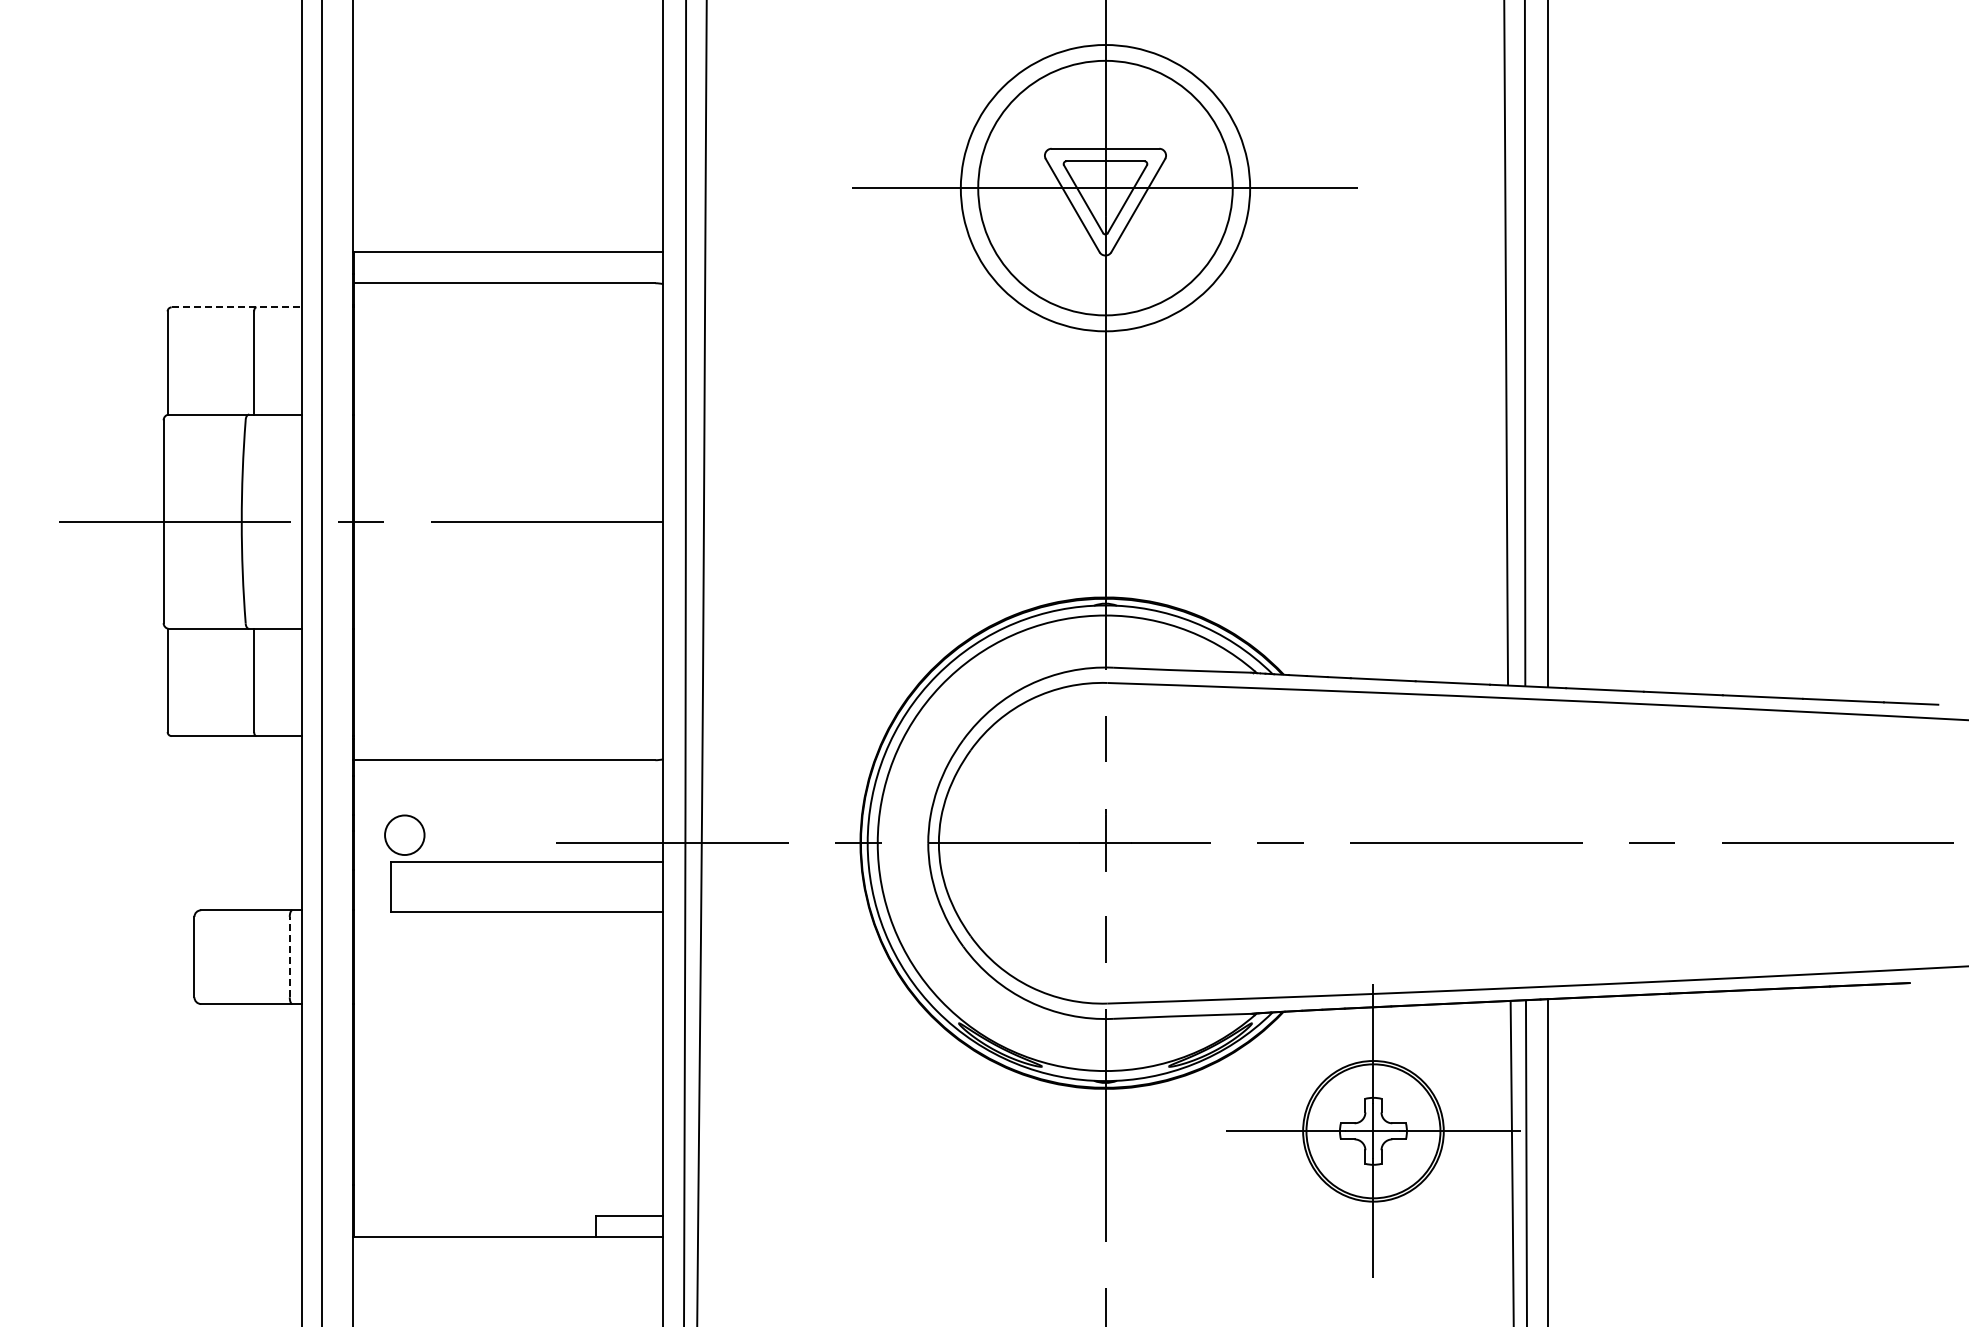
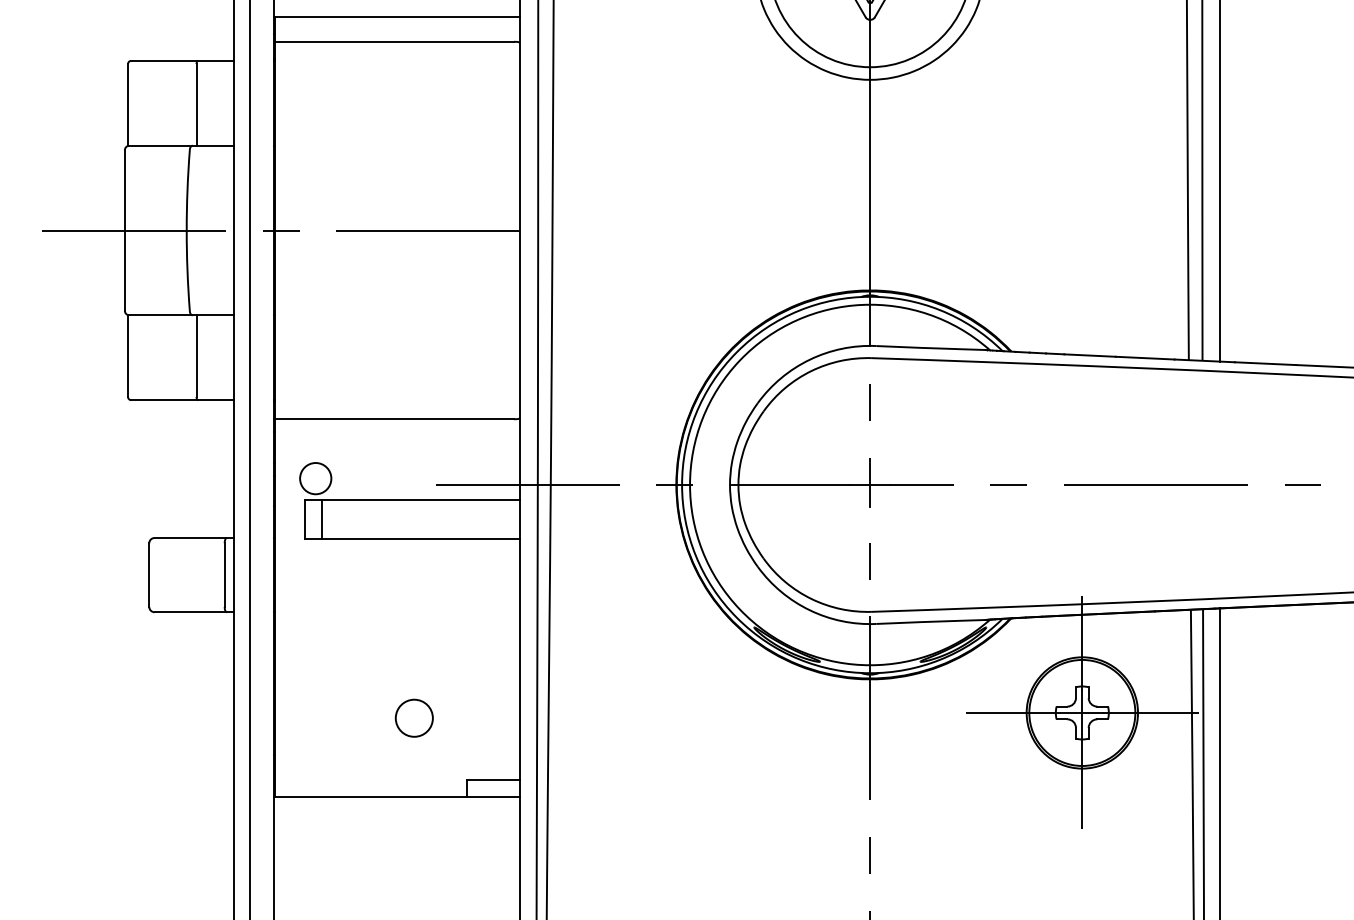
line: (236, 307) -> (182, 60), dashed -> solid
line: (412, 886) -> (321, 519), added
line: (289, 956) -> (224, 574), dashed -> solid
circle: (529, 1137) -> (414, 717), added

